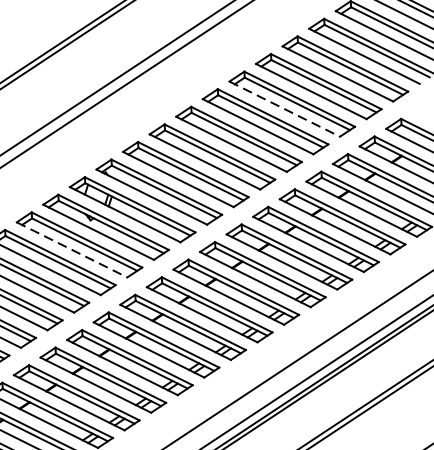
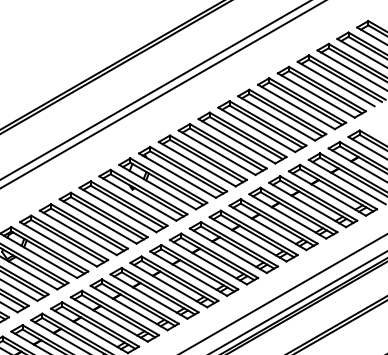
line: (285, 109) -> (277, 118), dashed -> solid
line: (72, 250) -> (118, 210), dashed -> solid

